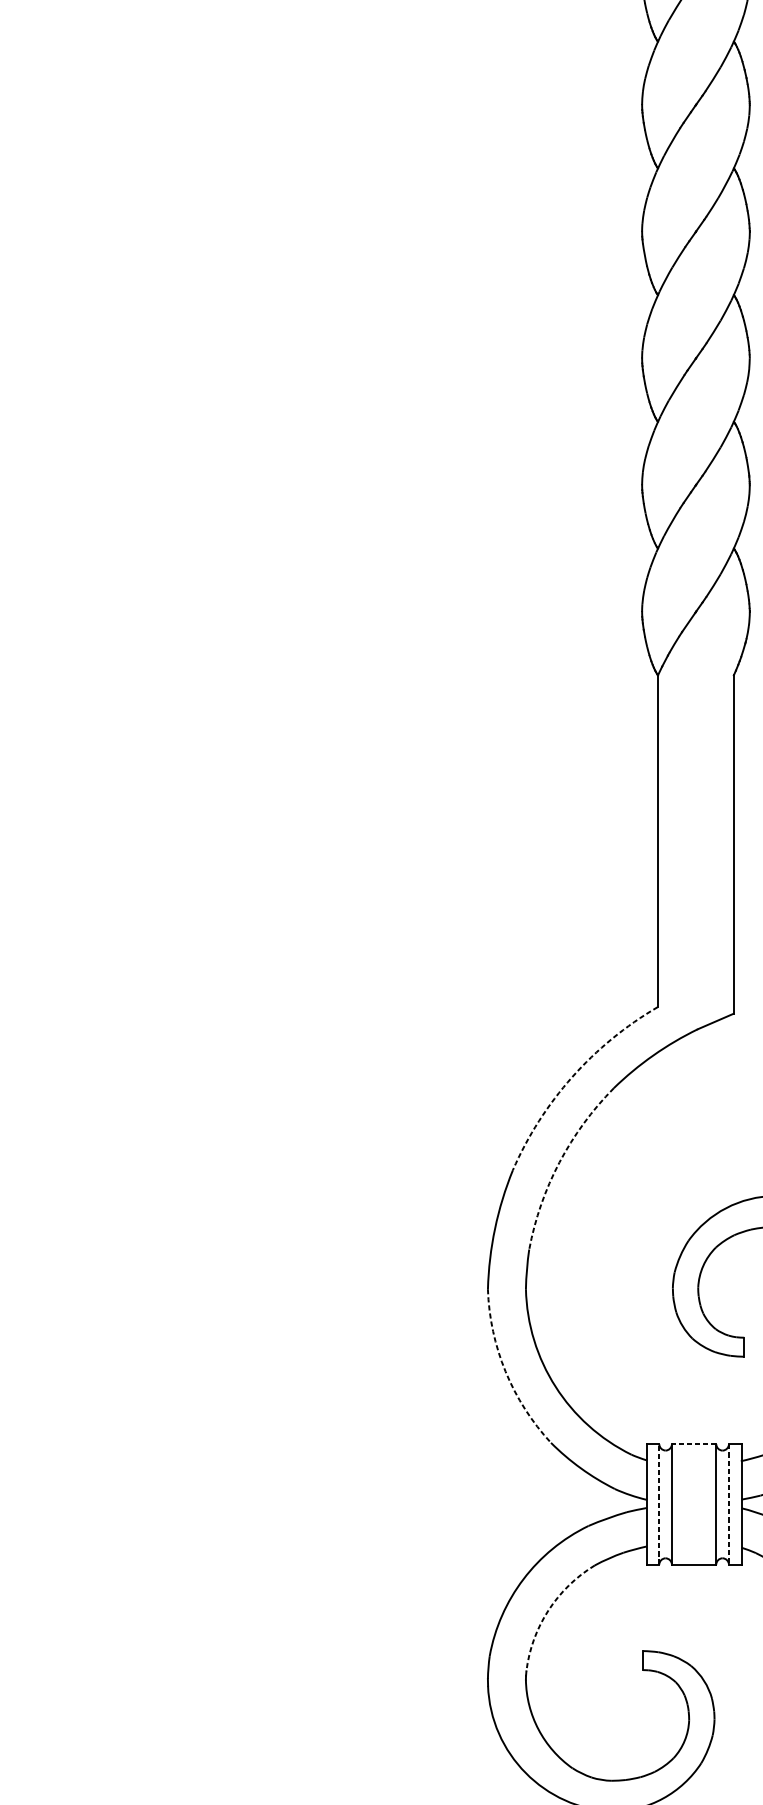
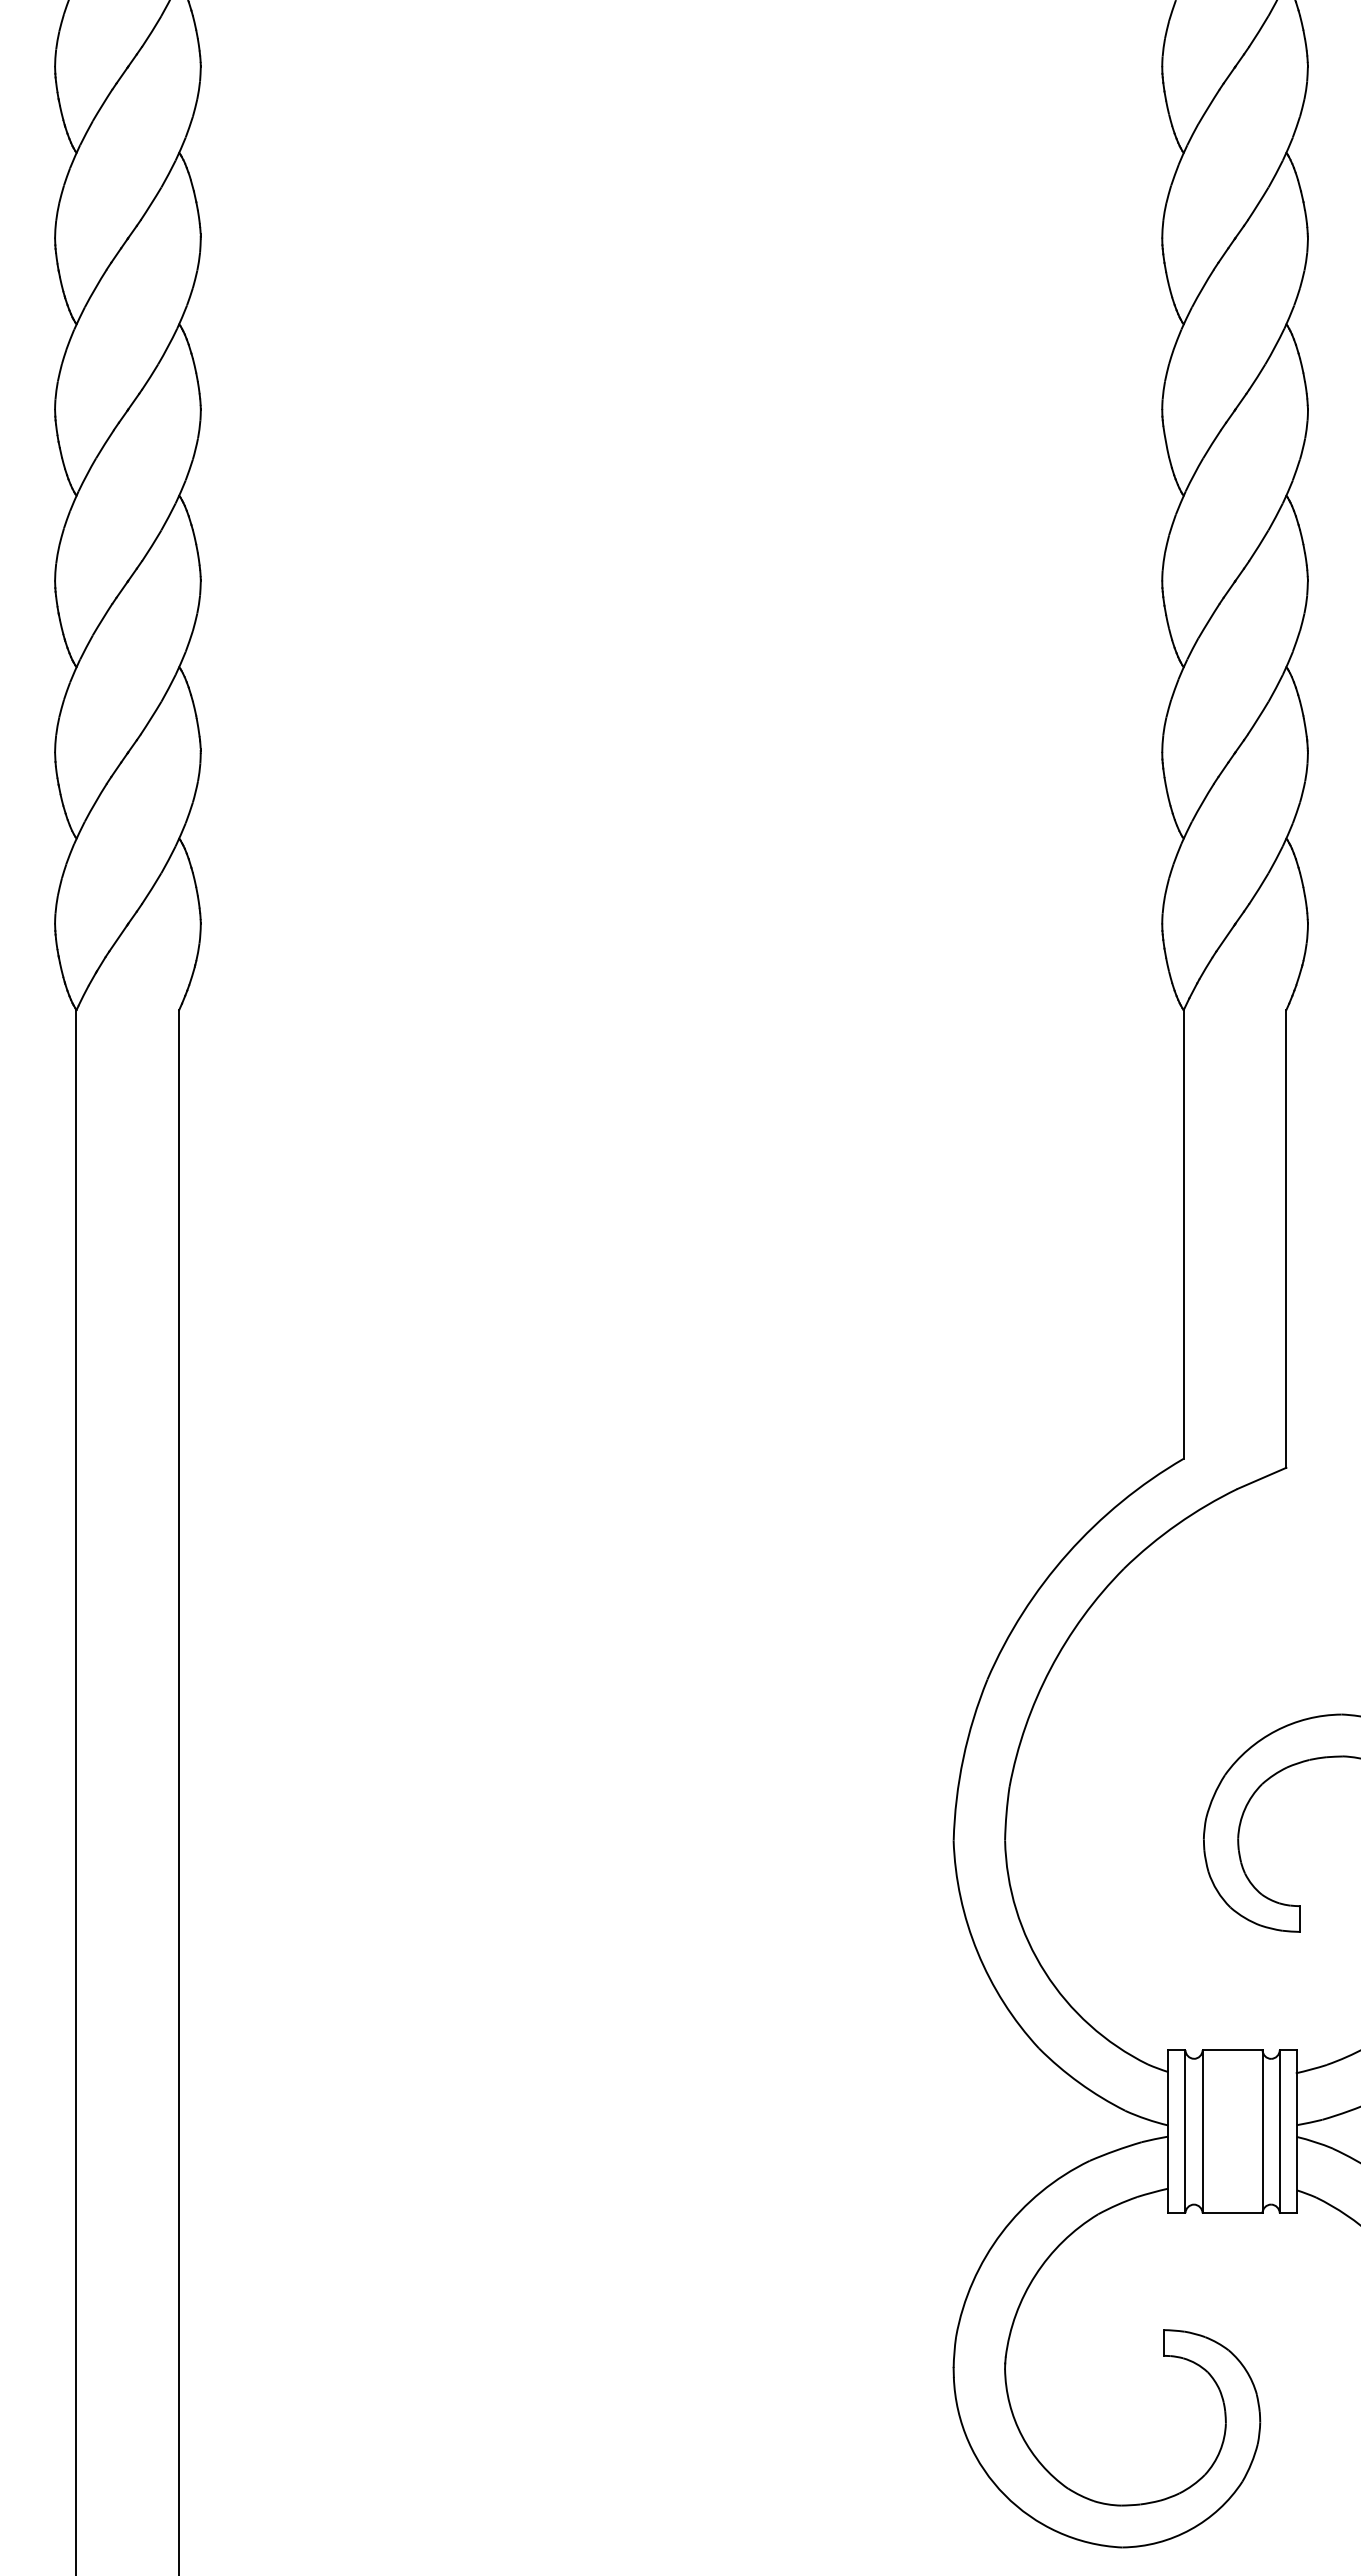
arc: (572, 1077) -> (1067, 1553), dashed -> solid
arc: (559, 1162) -> (1050, 1669), dashed -> solid
arc: (505, 1371) -> (977, 1952), dashed -> solid
line: (694, 1444) -> (1232, 2050), dashed -> solid
line: (659, 1504) -> (1185, 2131), dashed -> solid
line: (728, 1505) -> (1279, 2132), dashed -> solid
arc: (548, 1610) -> (1035, 2275), dashed -> solid

